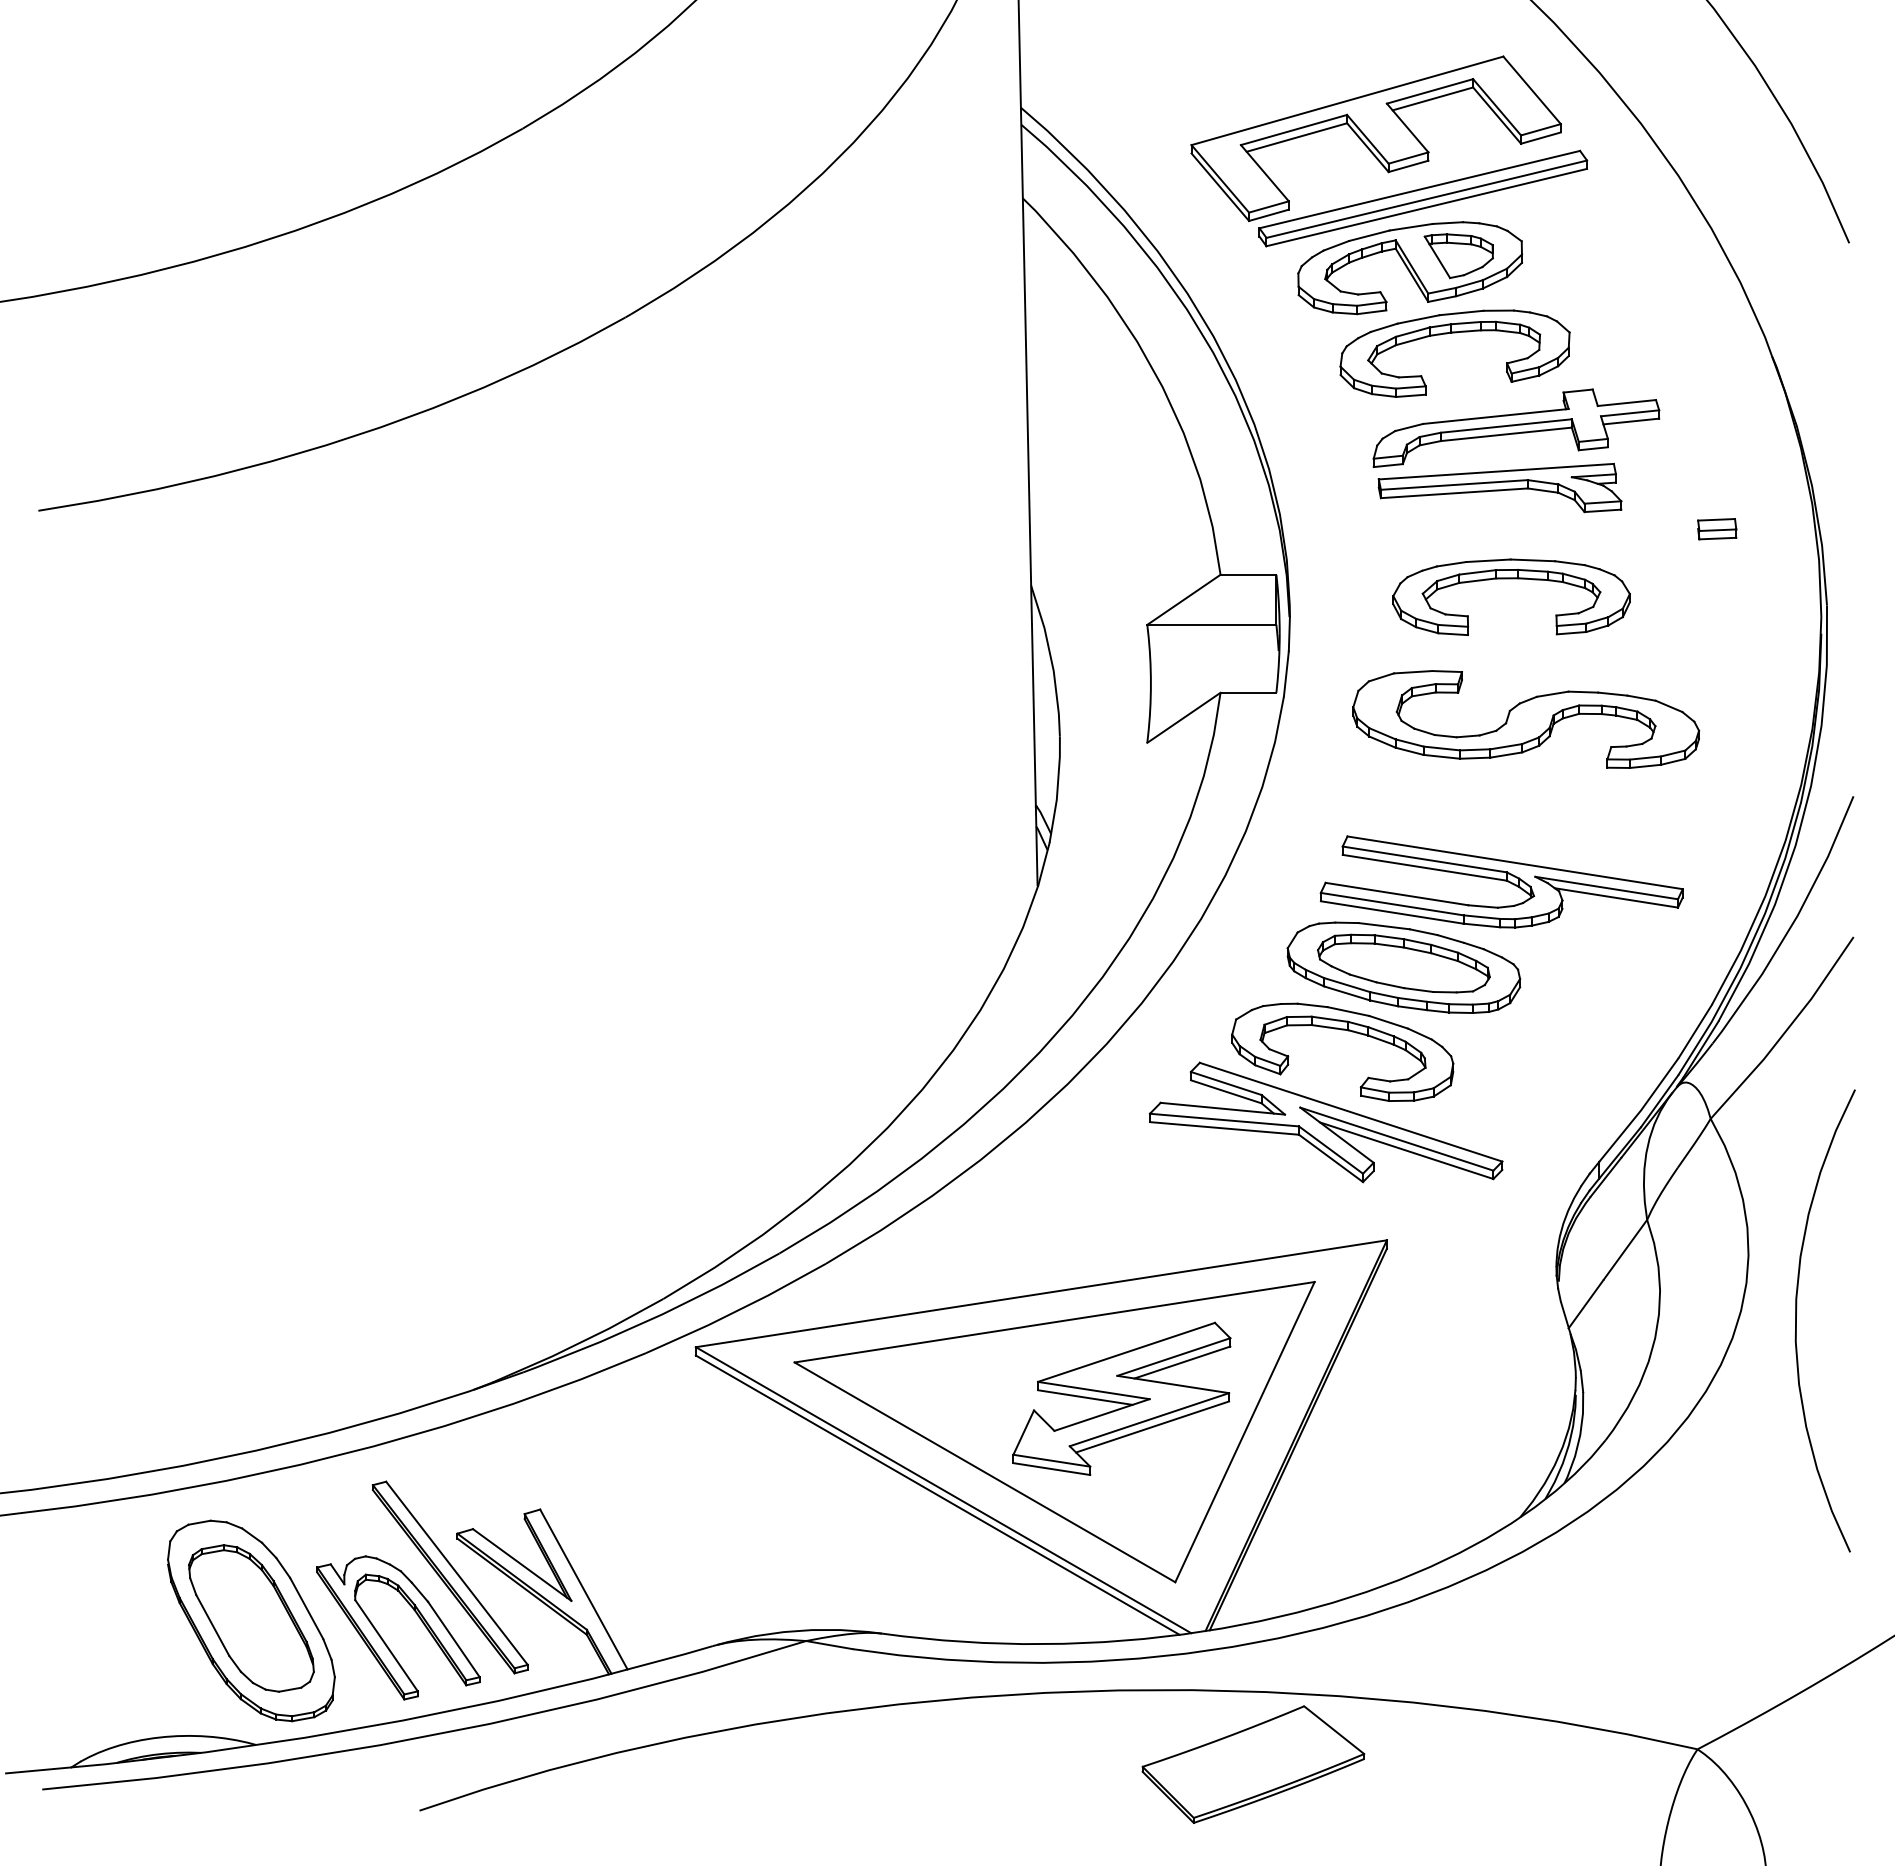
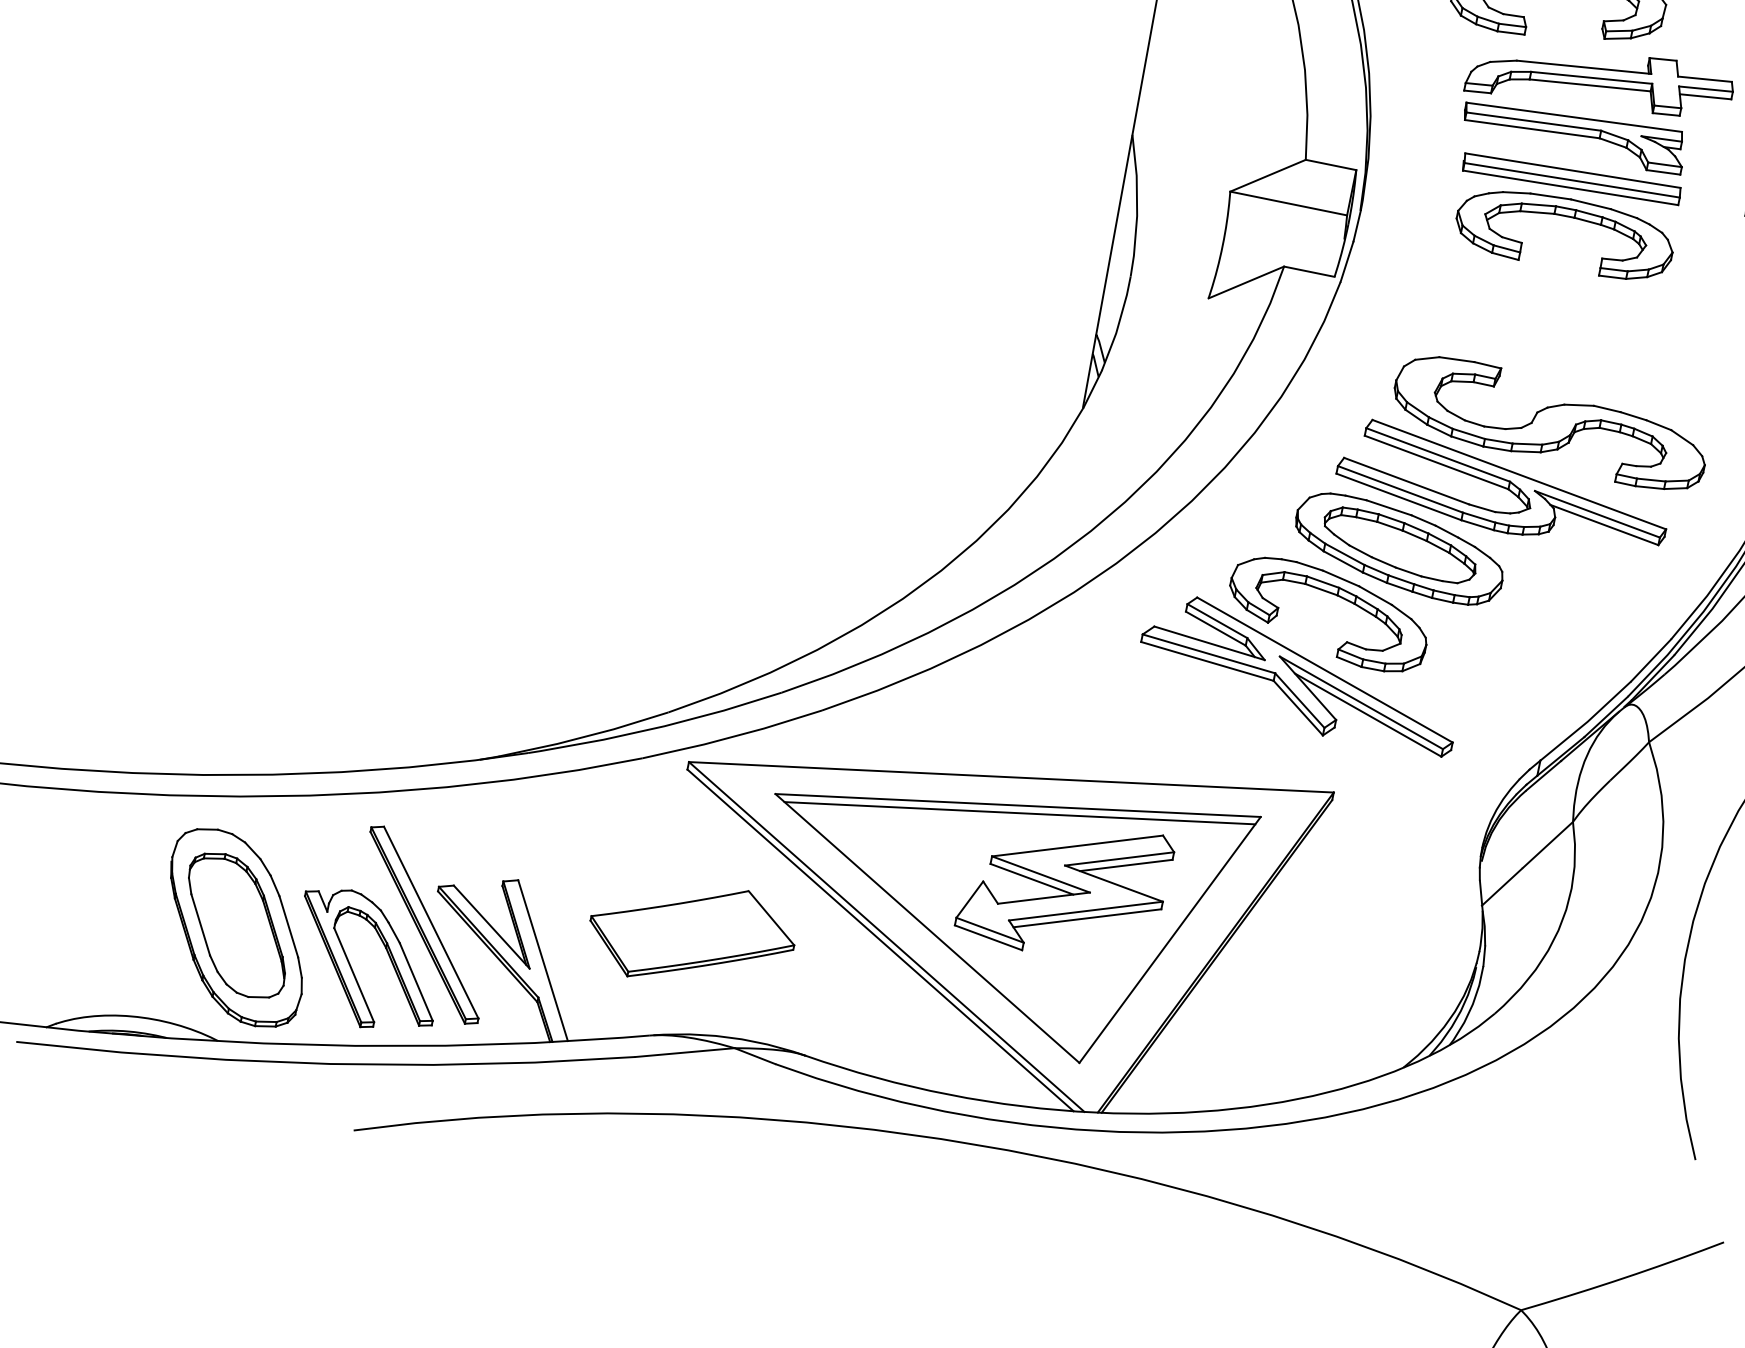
part: (1506, 537) -> (1571, 178), added
part: (1526, 719) -> (1550, 423), moved
line: (1058, 1330) -> (1020, 813), added
part: (1253, 1764) -> (692, 934), moved

